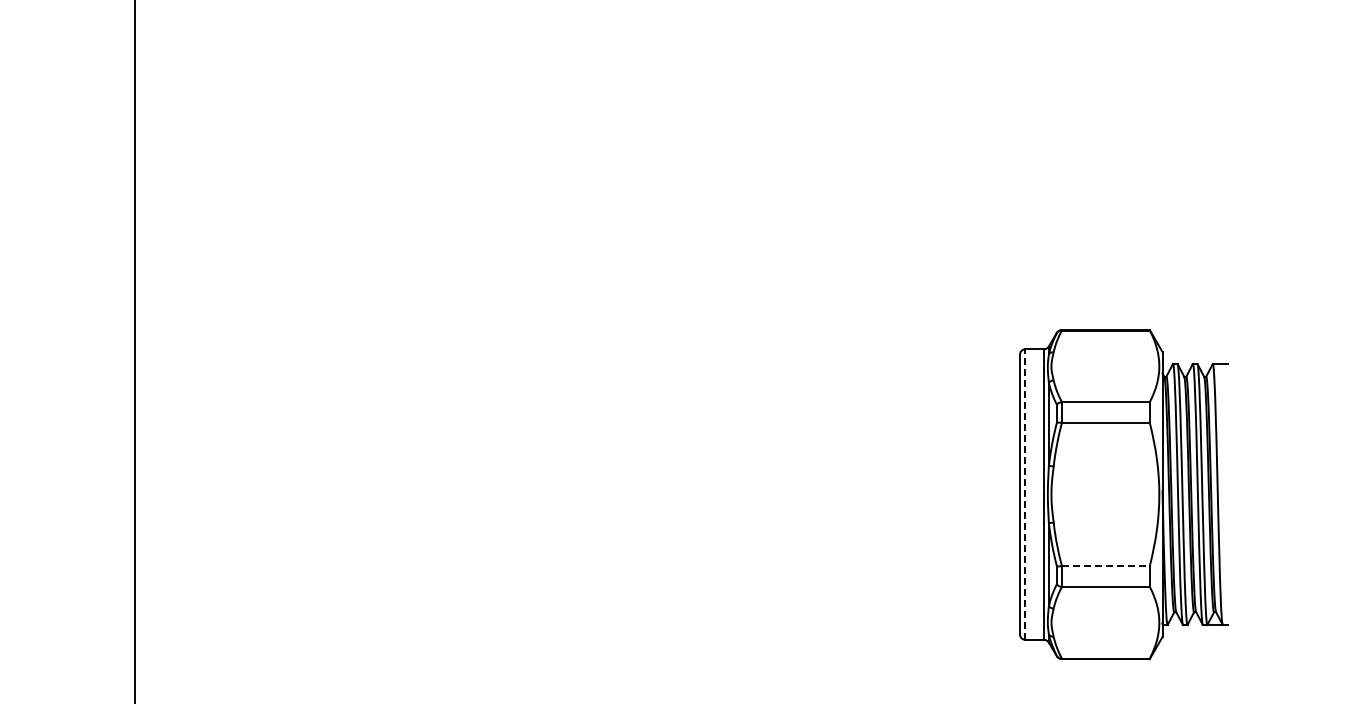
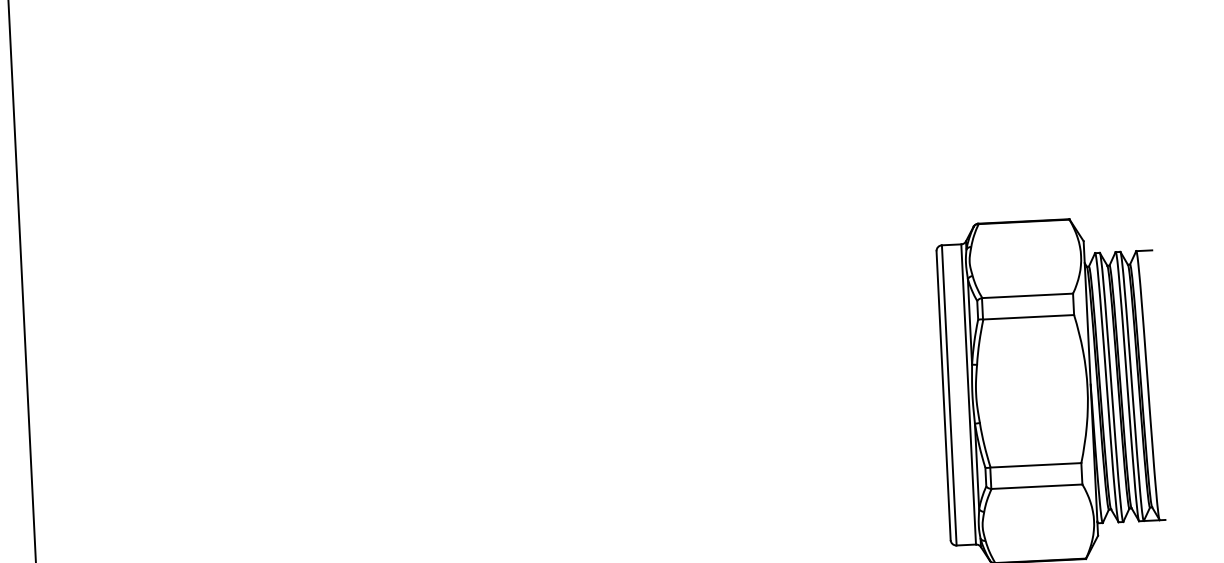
line: (1025, 494) -> (949, 395), dashed -> solid
line: (1105, 566) -> (1035, 465), dashed -> solid

